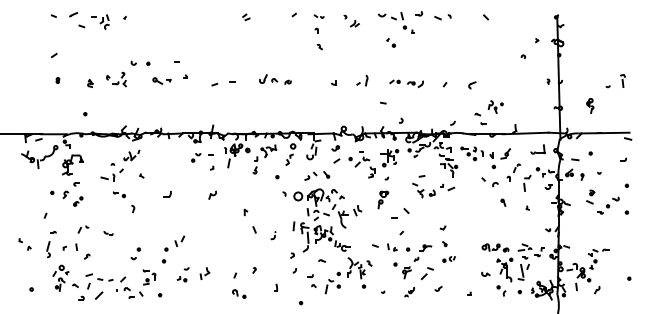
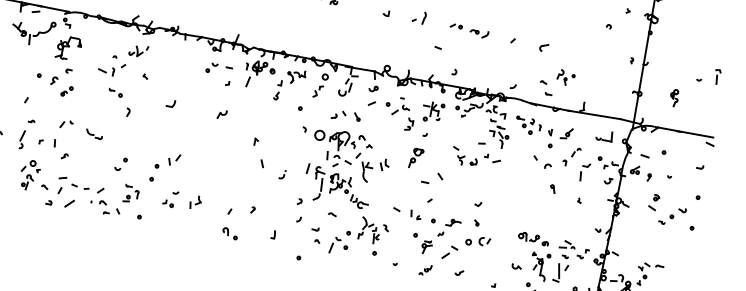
line: (421, 176) -> (481, 143), moved
part: (108, 233) -> (94, 134), size x1.67
part: (448, 259) -> (477, 241), size x1.67

